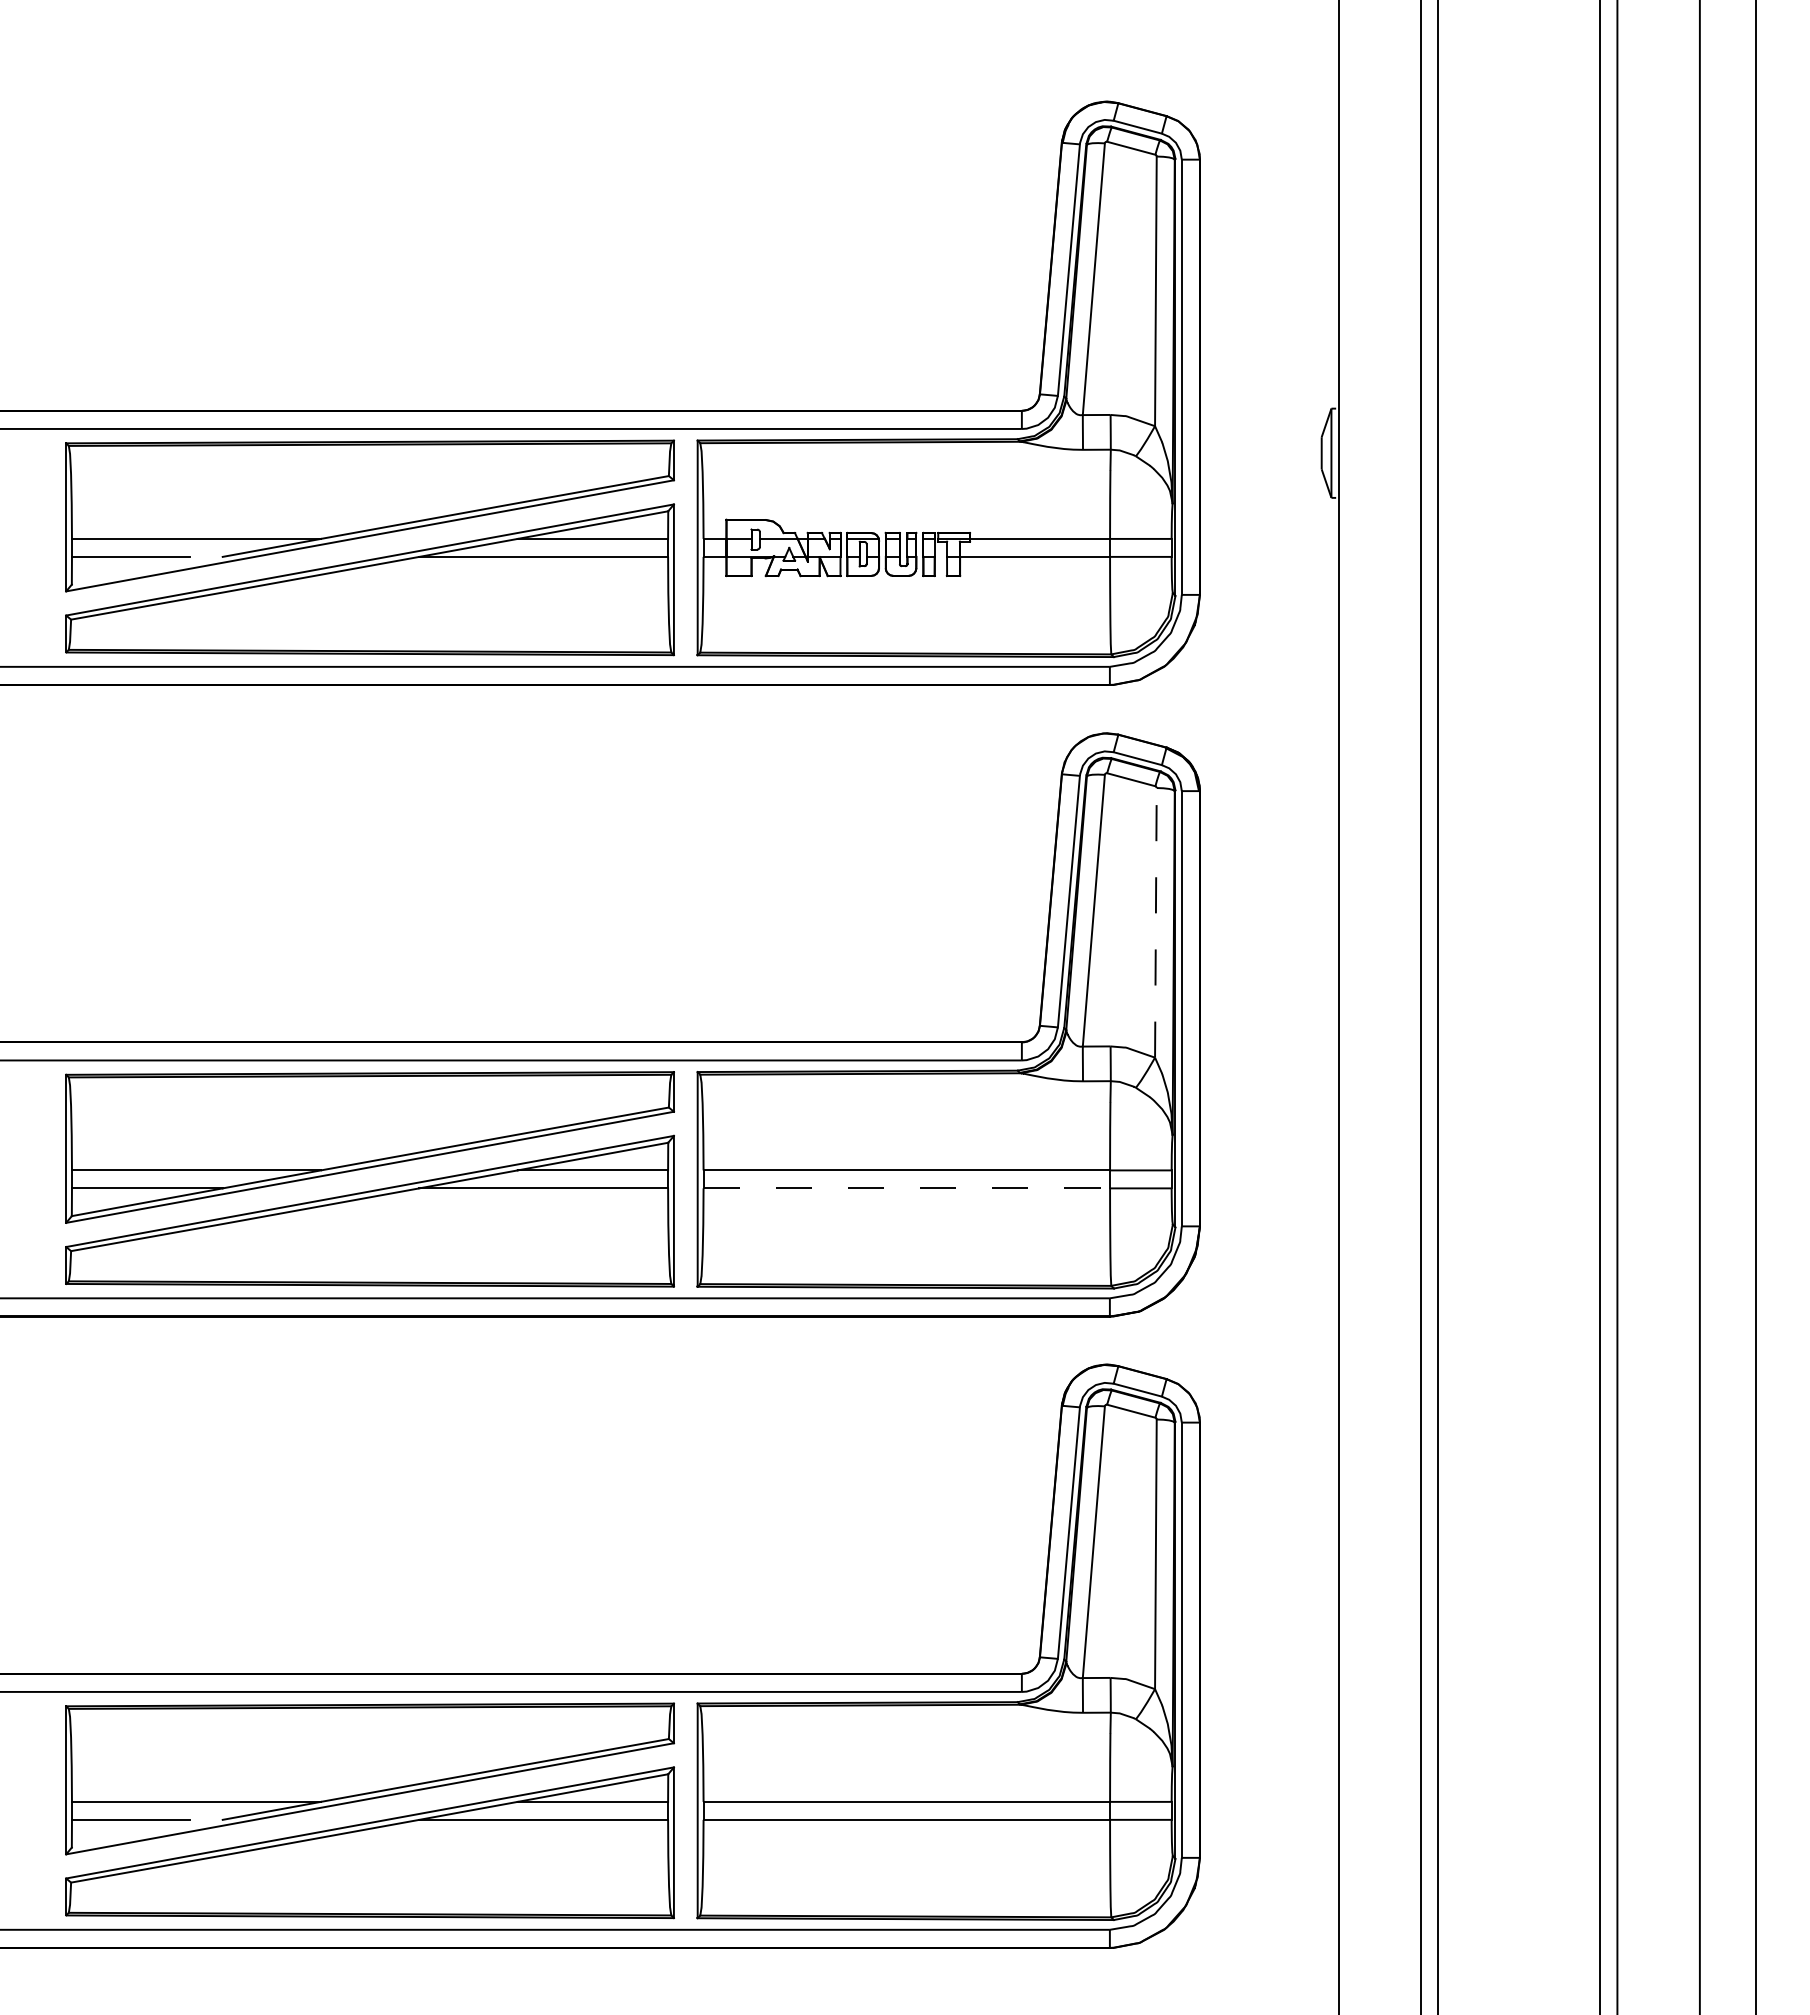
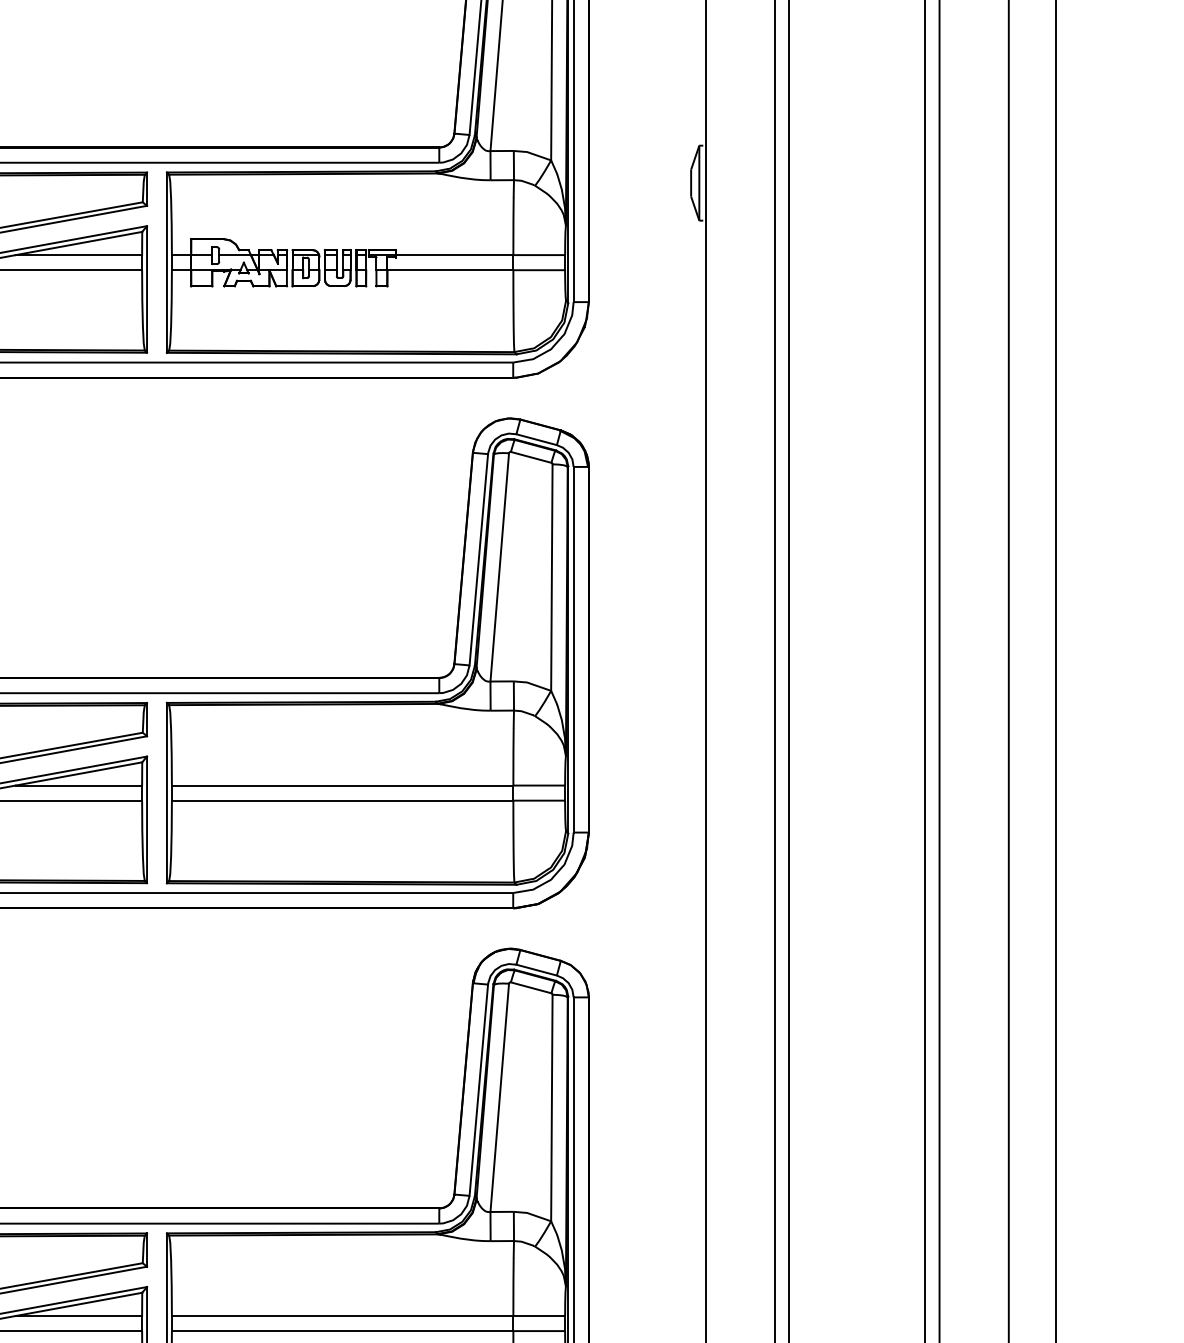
line: (1155, 922) -> (551, 577), dashed -> solid
line: (907, 1188) -> (343, 800), dashed -> solid

